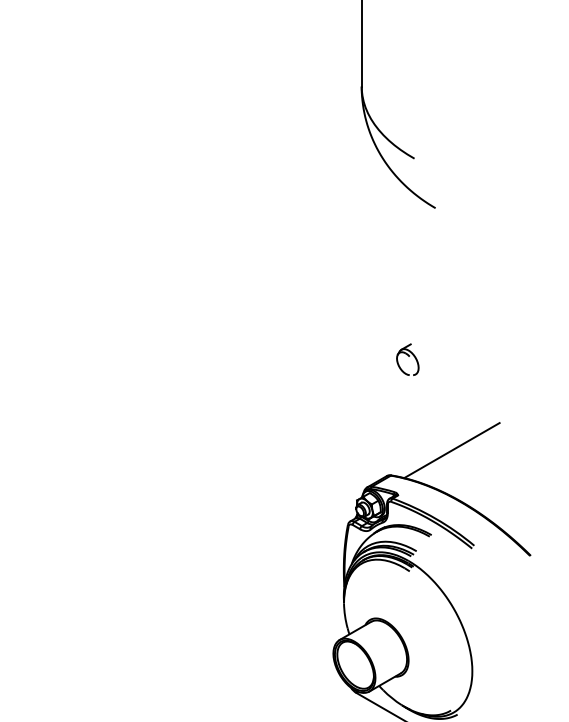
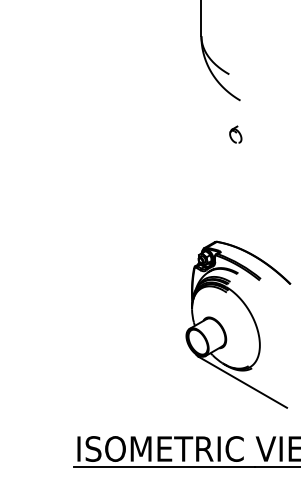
part: (407, 359) -> (235, 134), moved
line: (450, 450) -> (248, 228), removed

